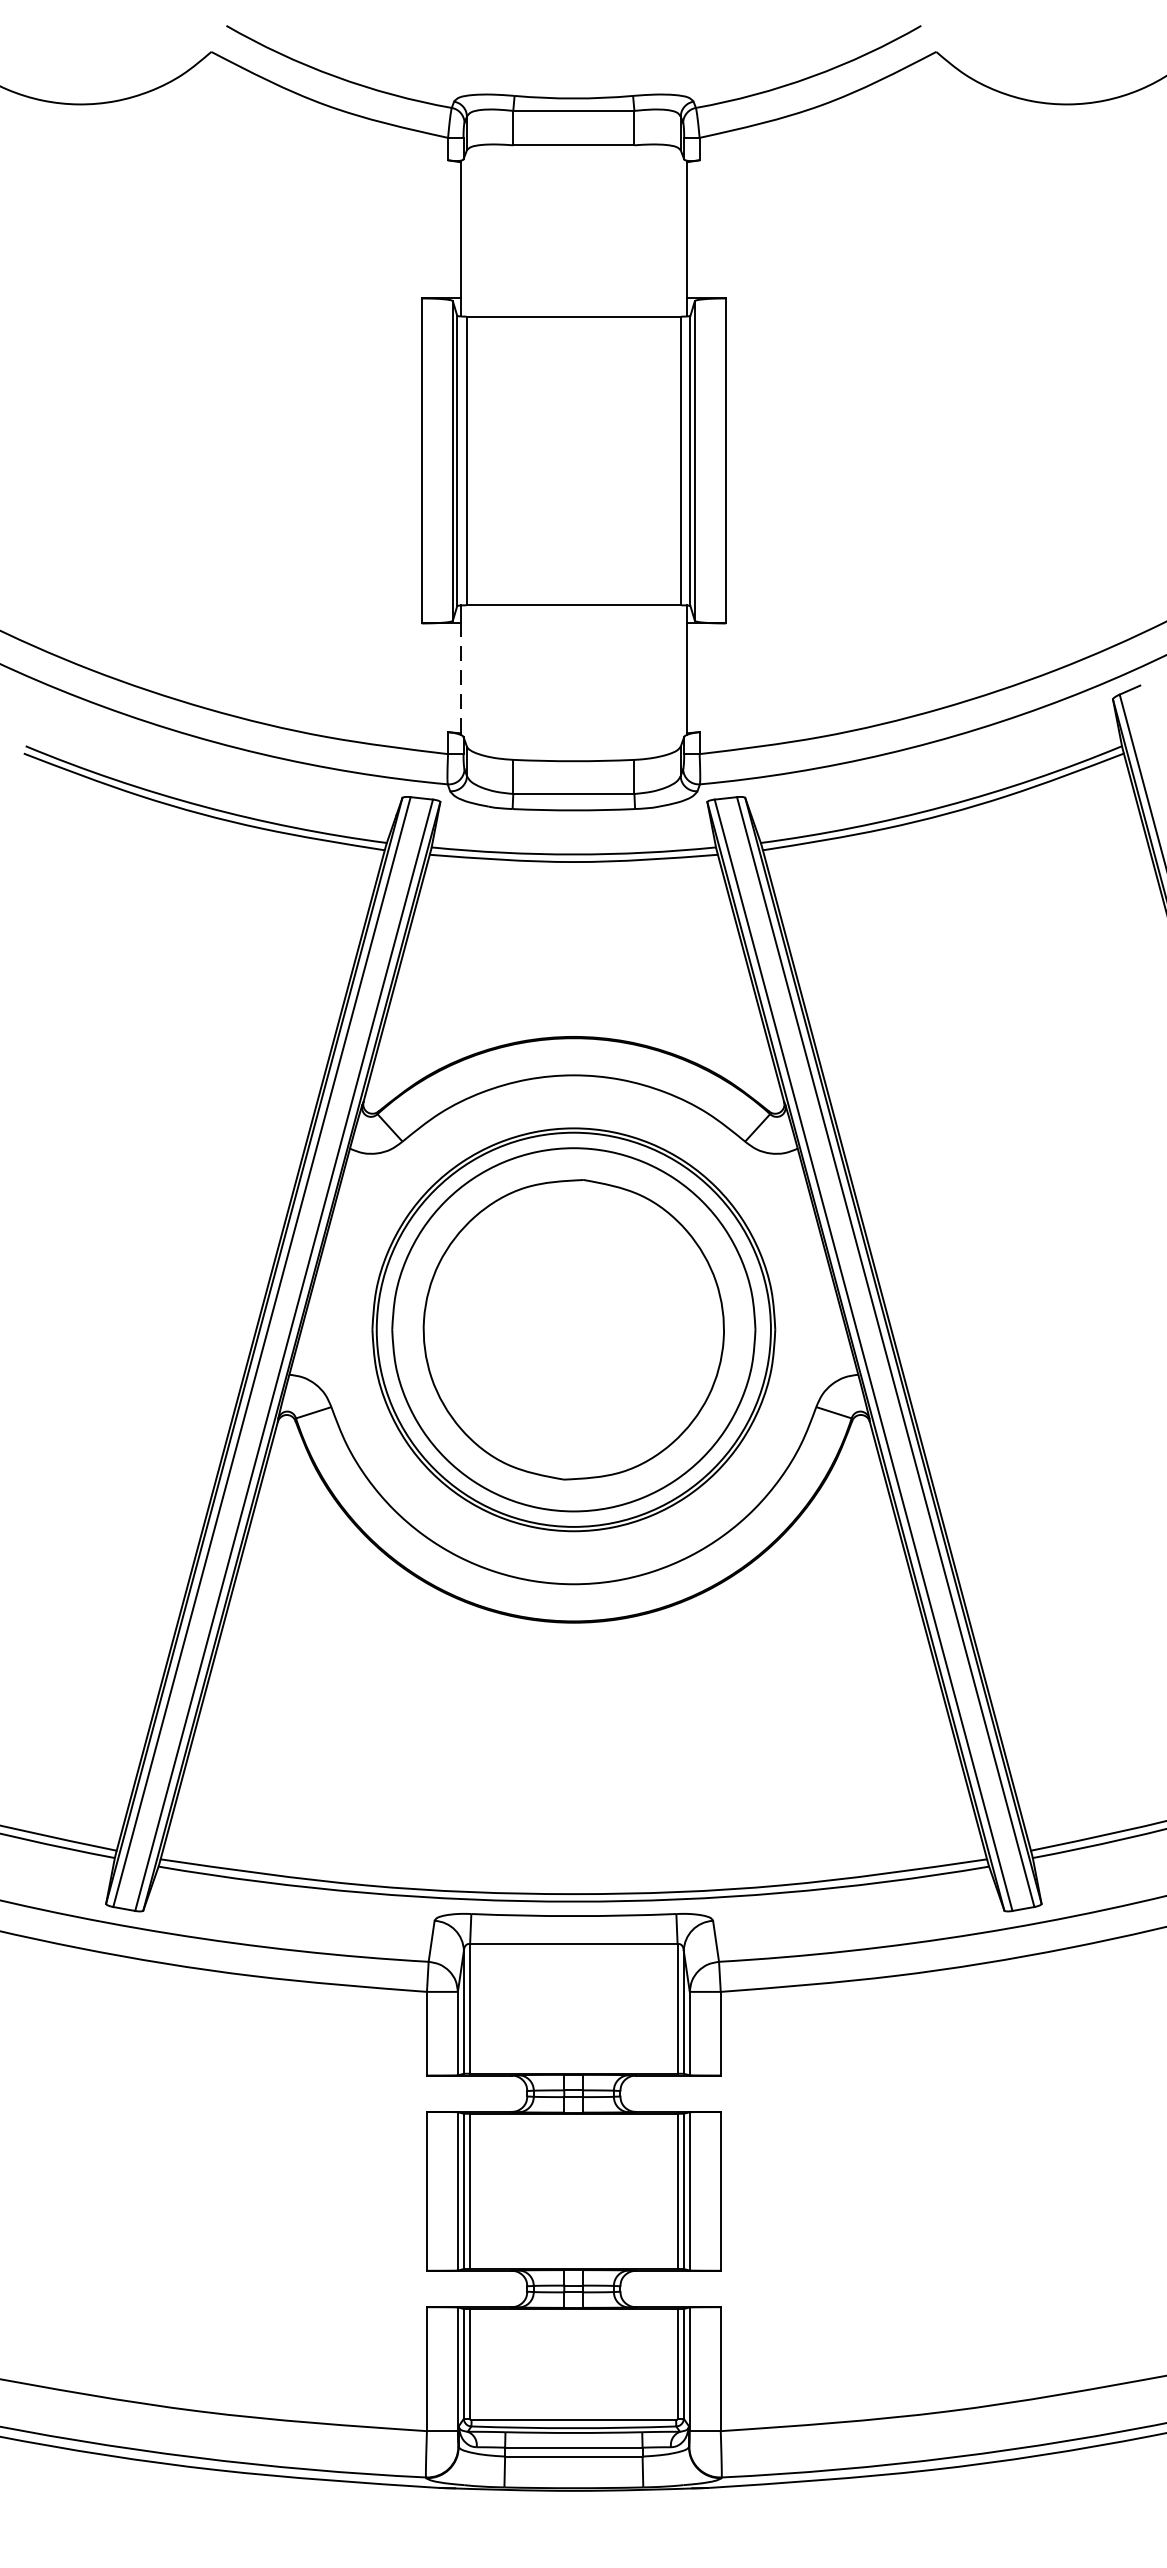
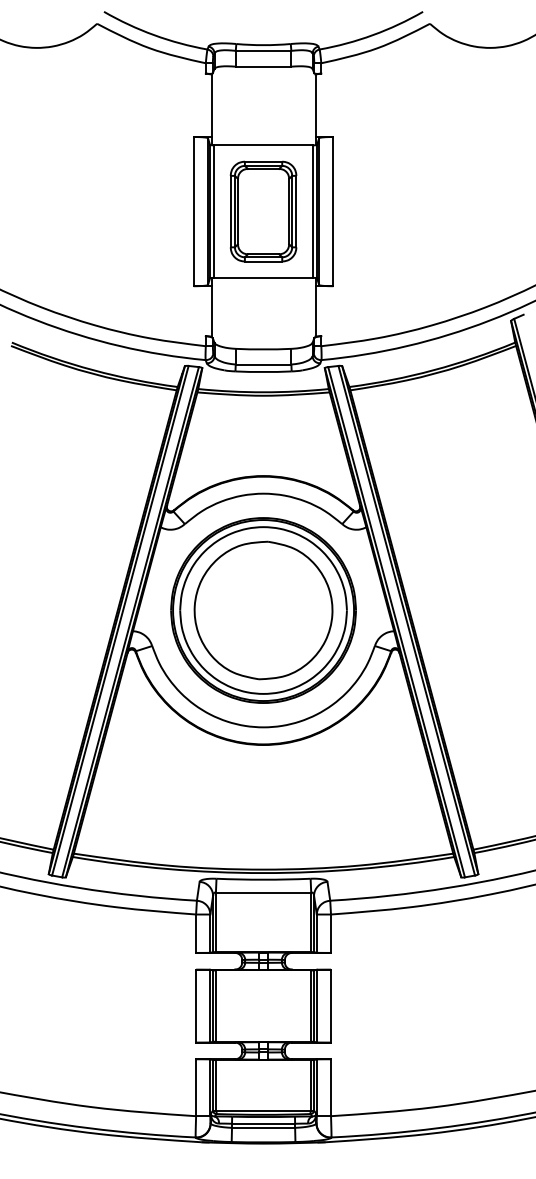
part: (573, 460) -> (263, 211), added
line: (460, 676) -> (211, 310), dashed -> solid

